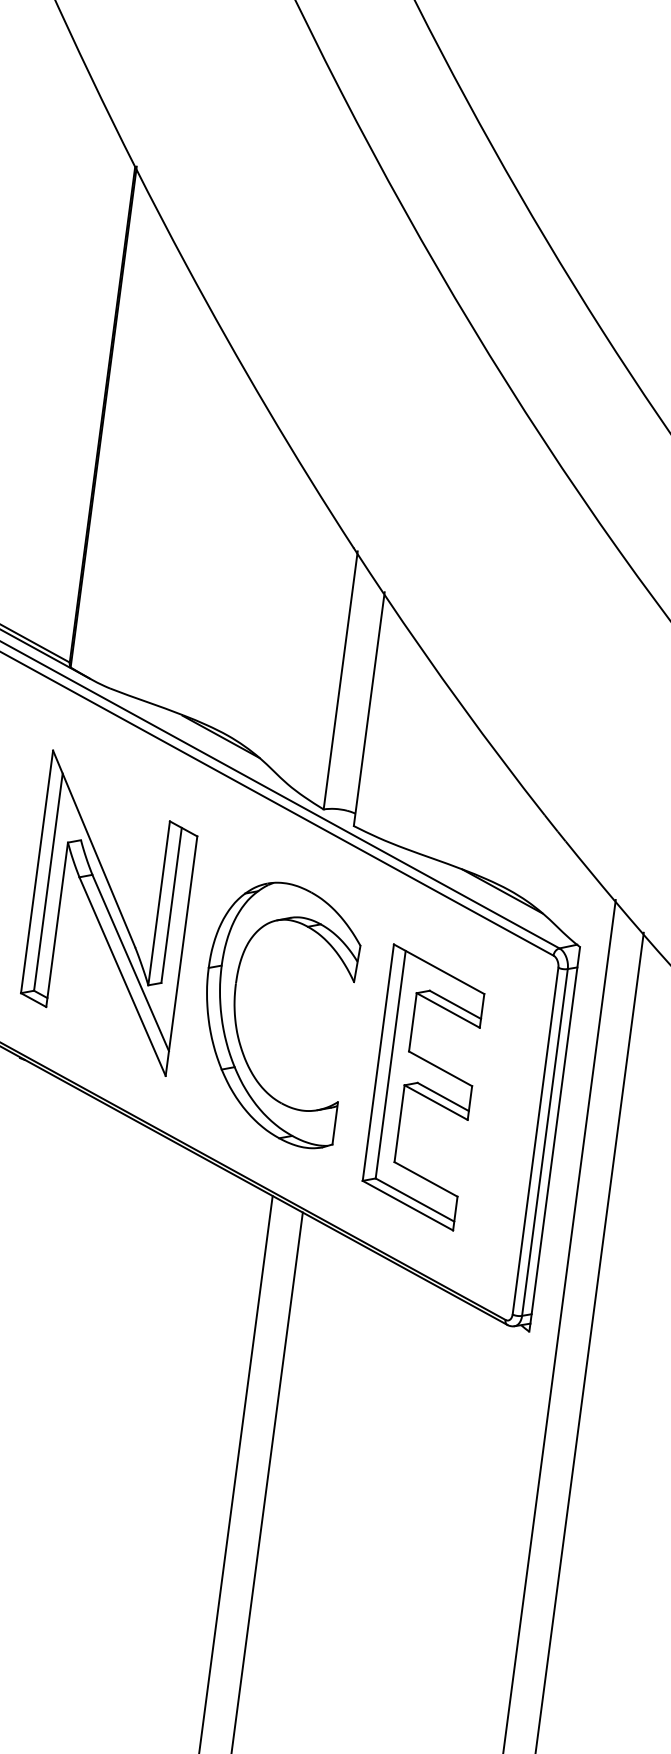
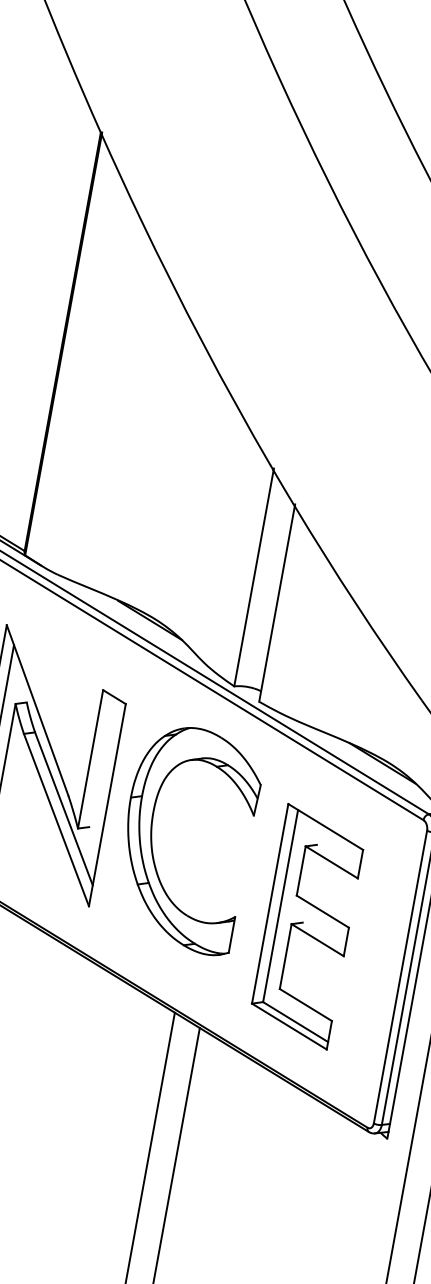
line: (171, 904) -> (101, 760), removed
line: (455, 1004) -> (338, 857), removed
part: (236, 1018) -> (152, 841), moved
line: (442, 1096) -> (323, 935), removed

